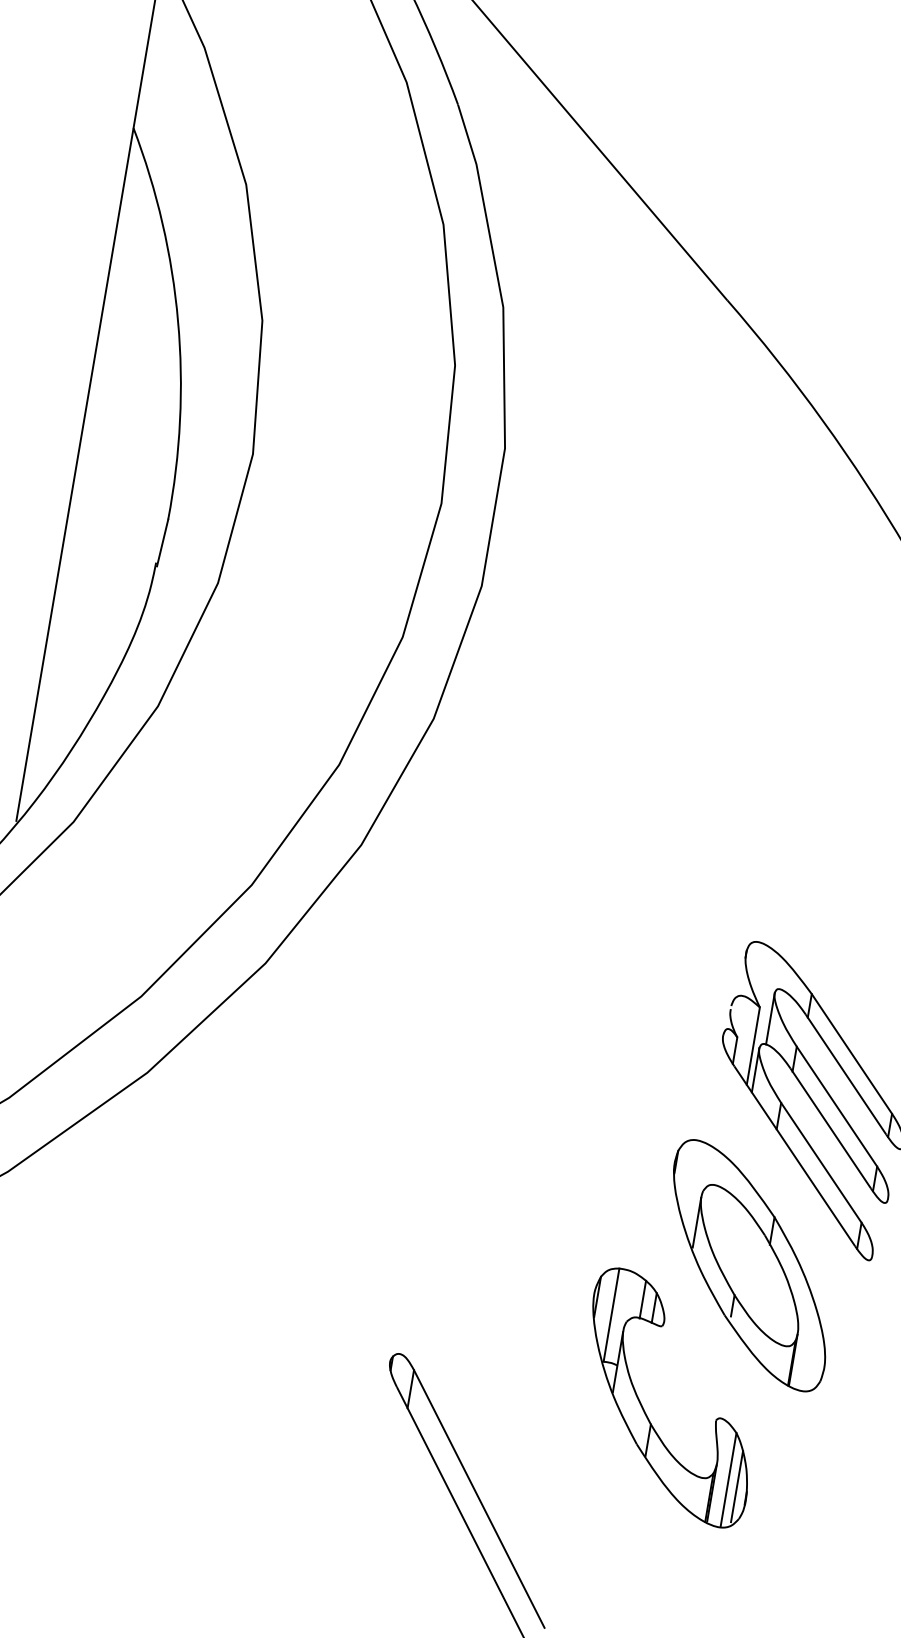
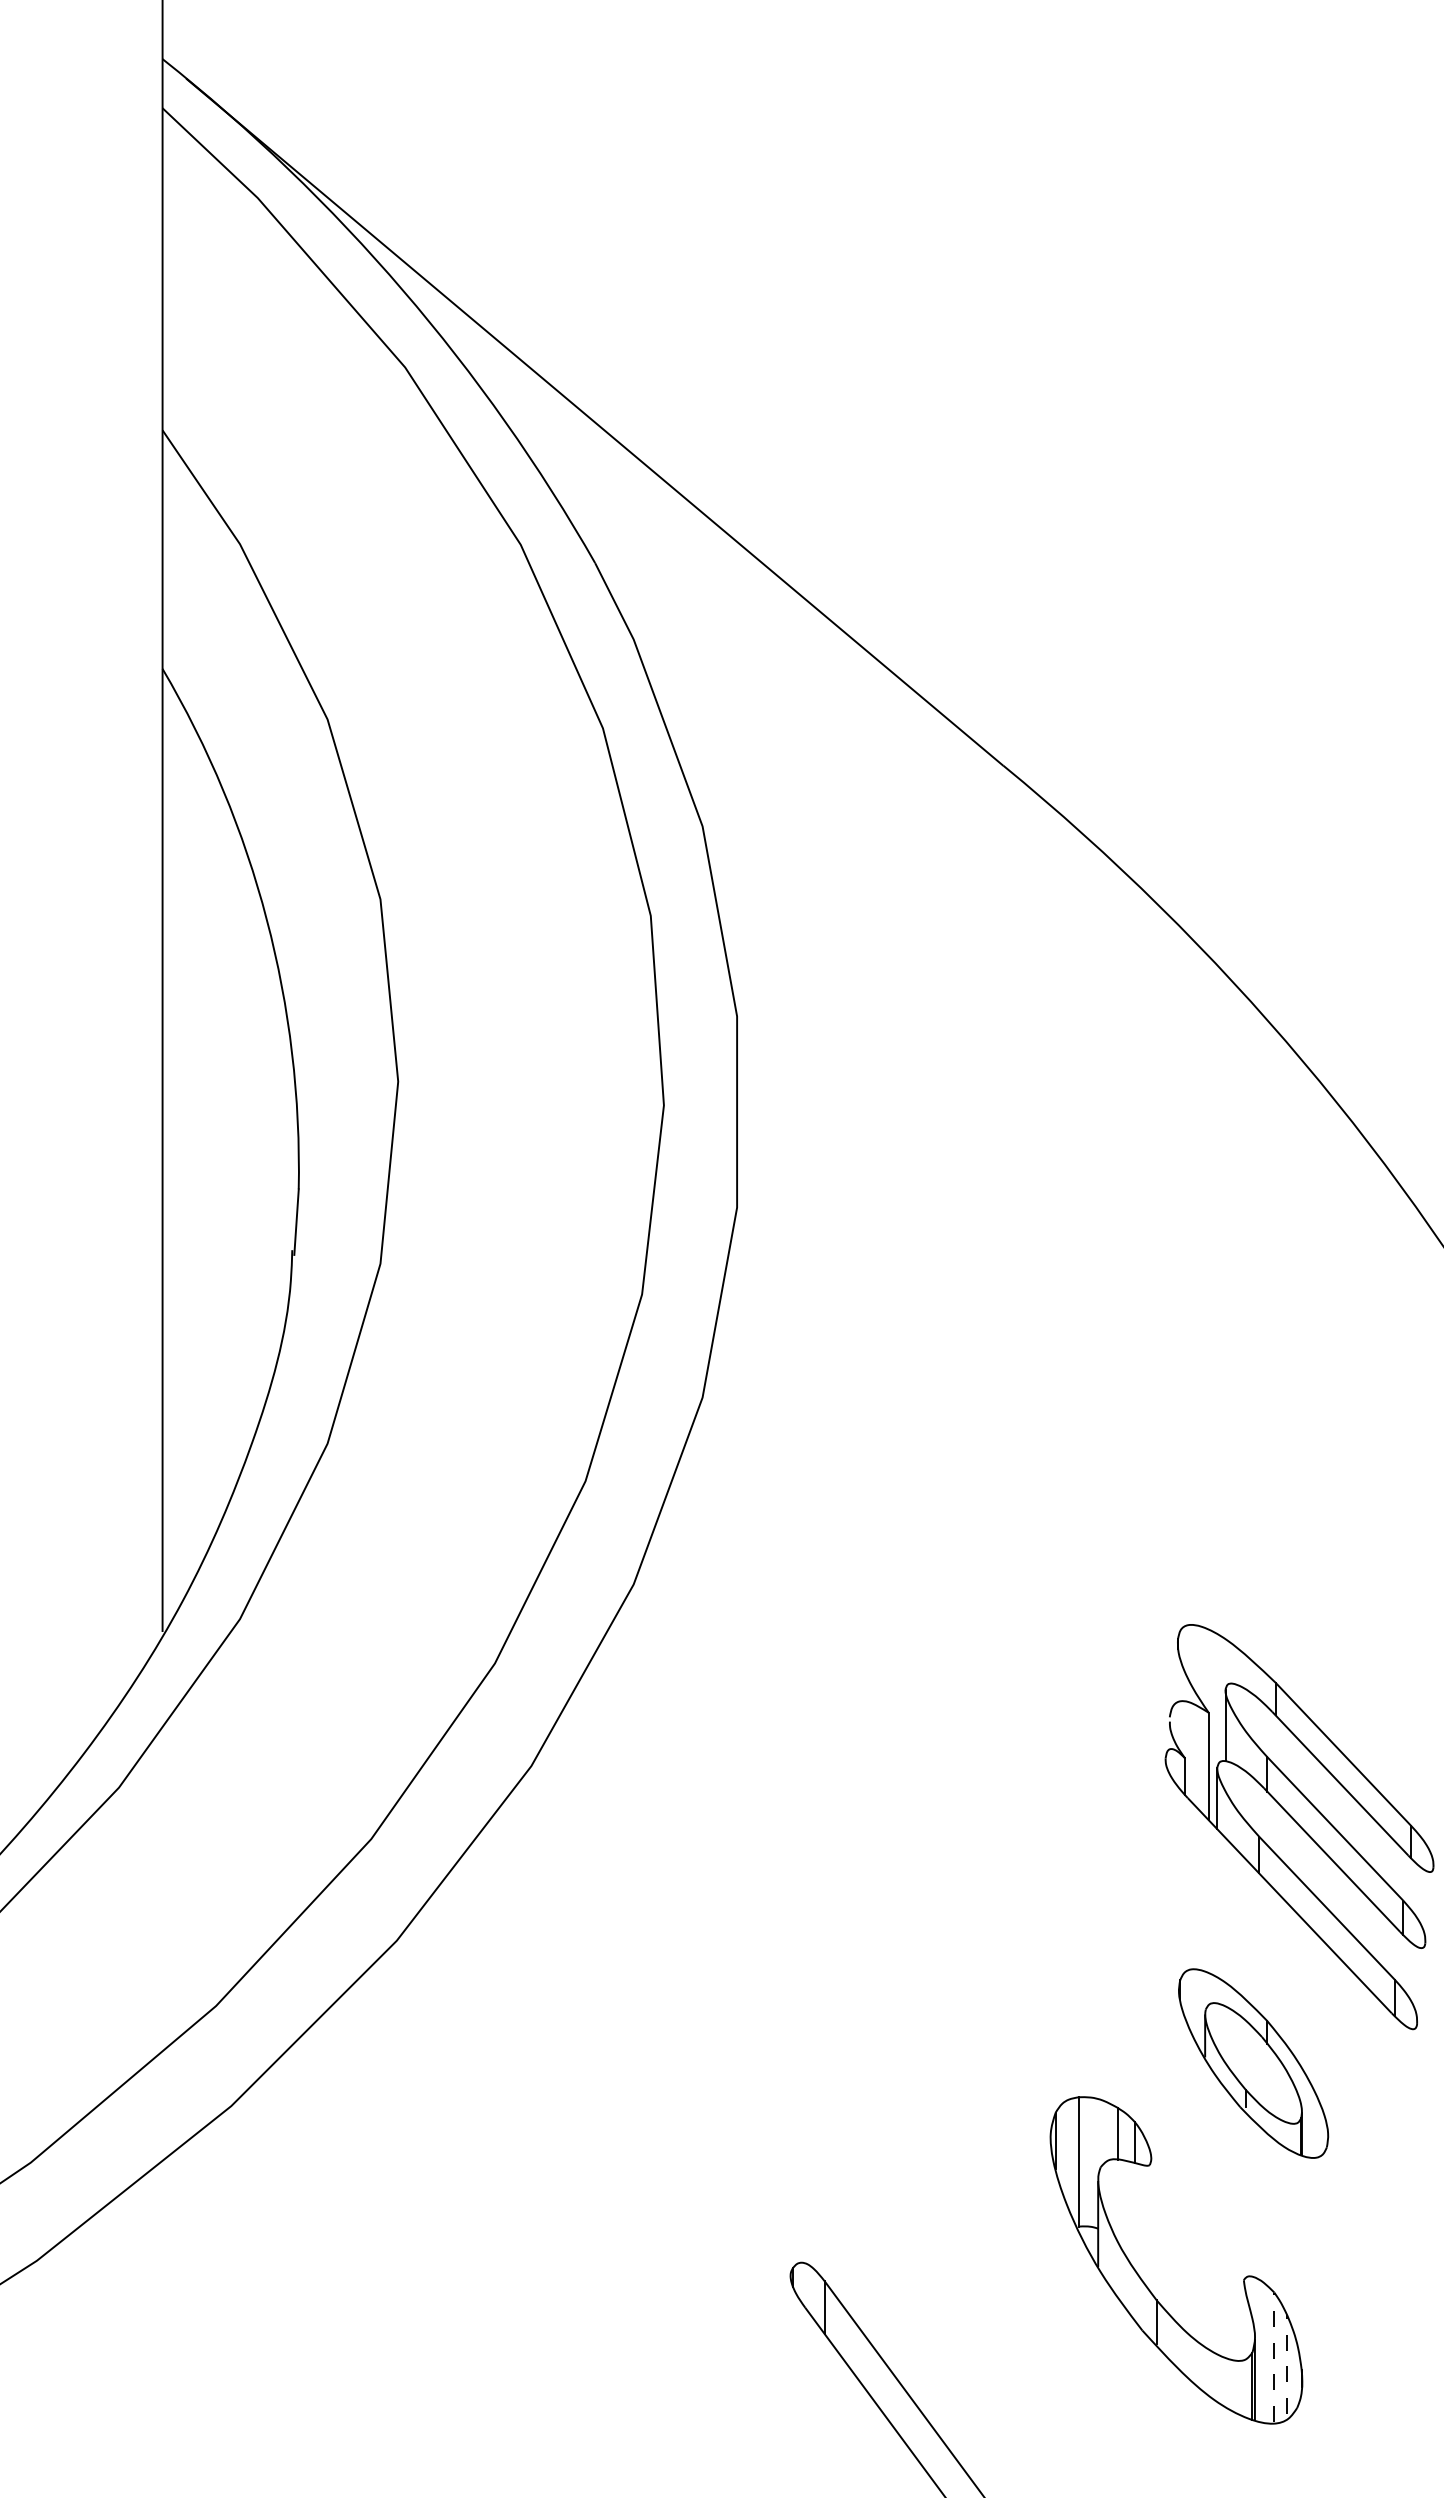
part: (749, 1265) -> (1253, 2063), size x0.6
line: (728, 1479) -> (1274, 2357), solid -> dashed
line: (737, 1486) -> (1287, 2364), solid -> dashed

